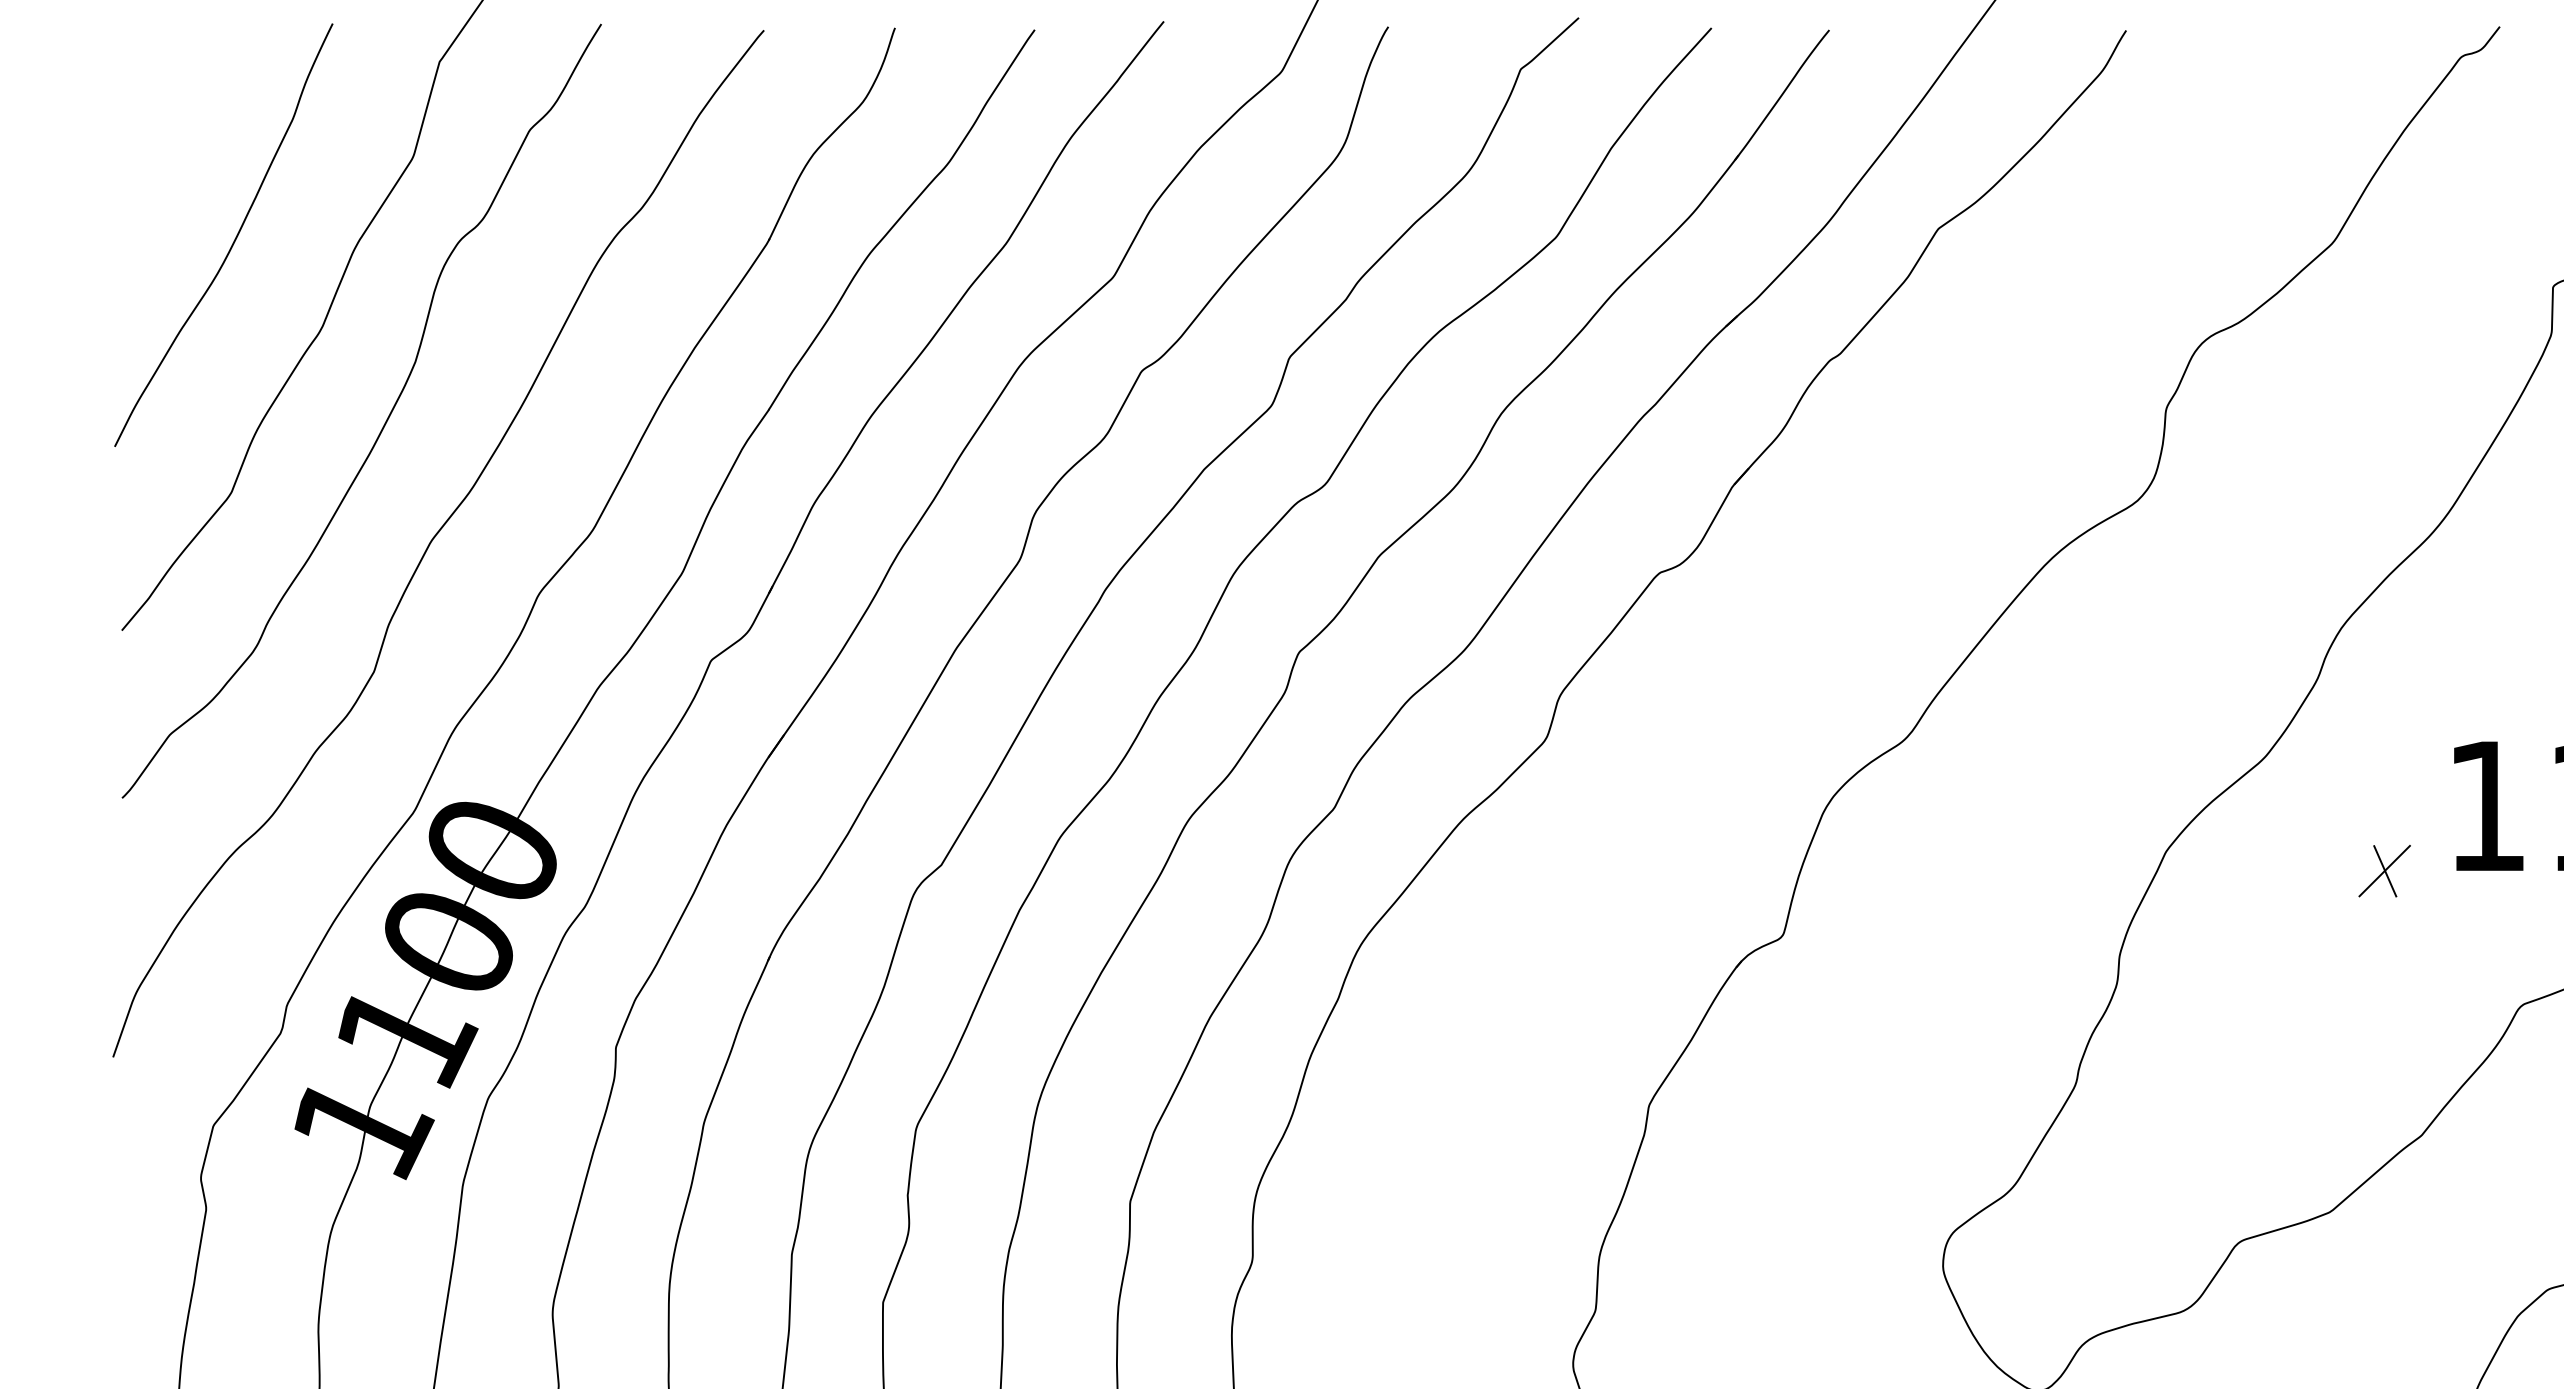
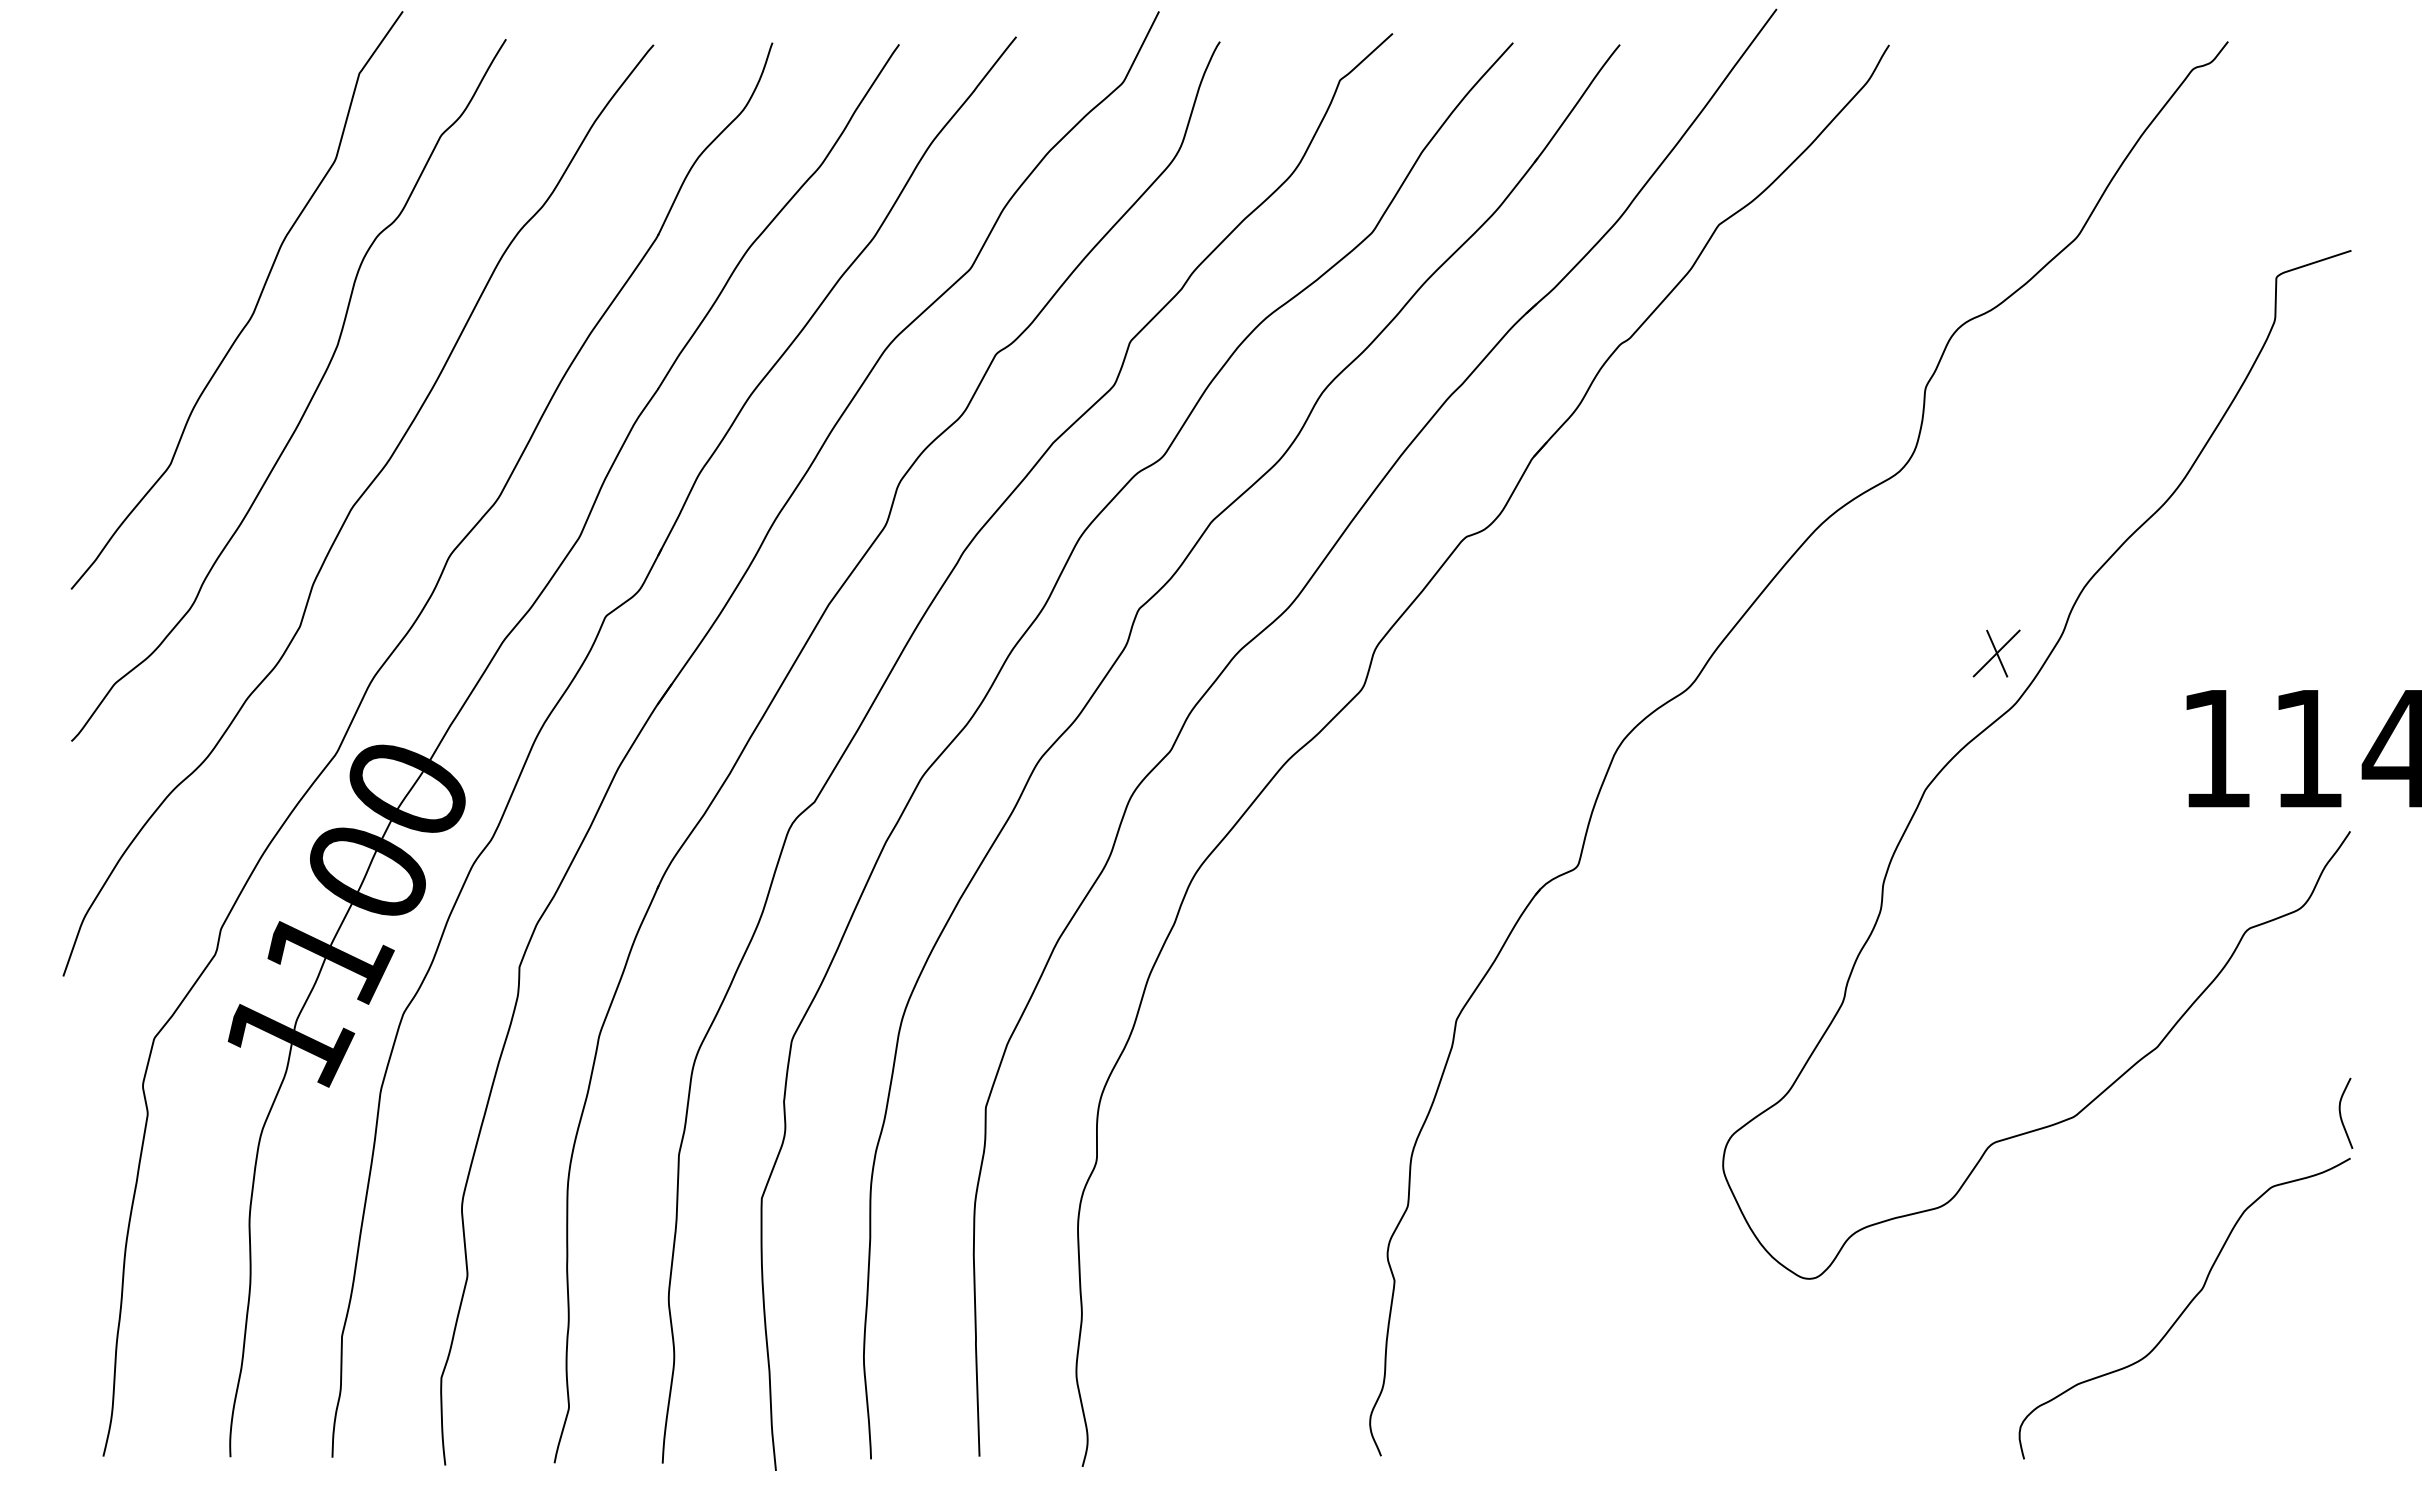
curve: (233, 240) -> (172, 235), removed
part: (2384, 871) -> (1996, 653), moved

